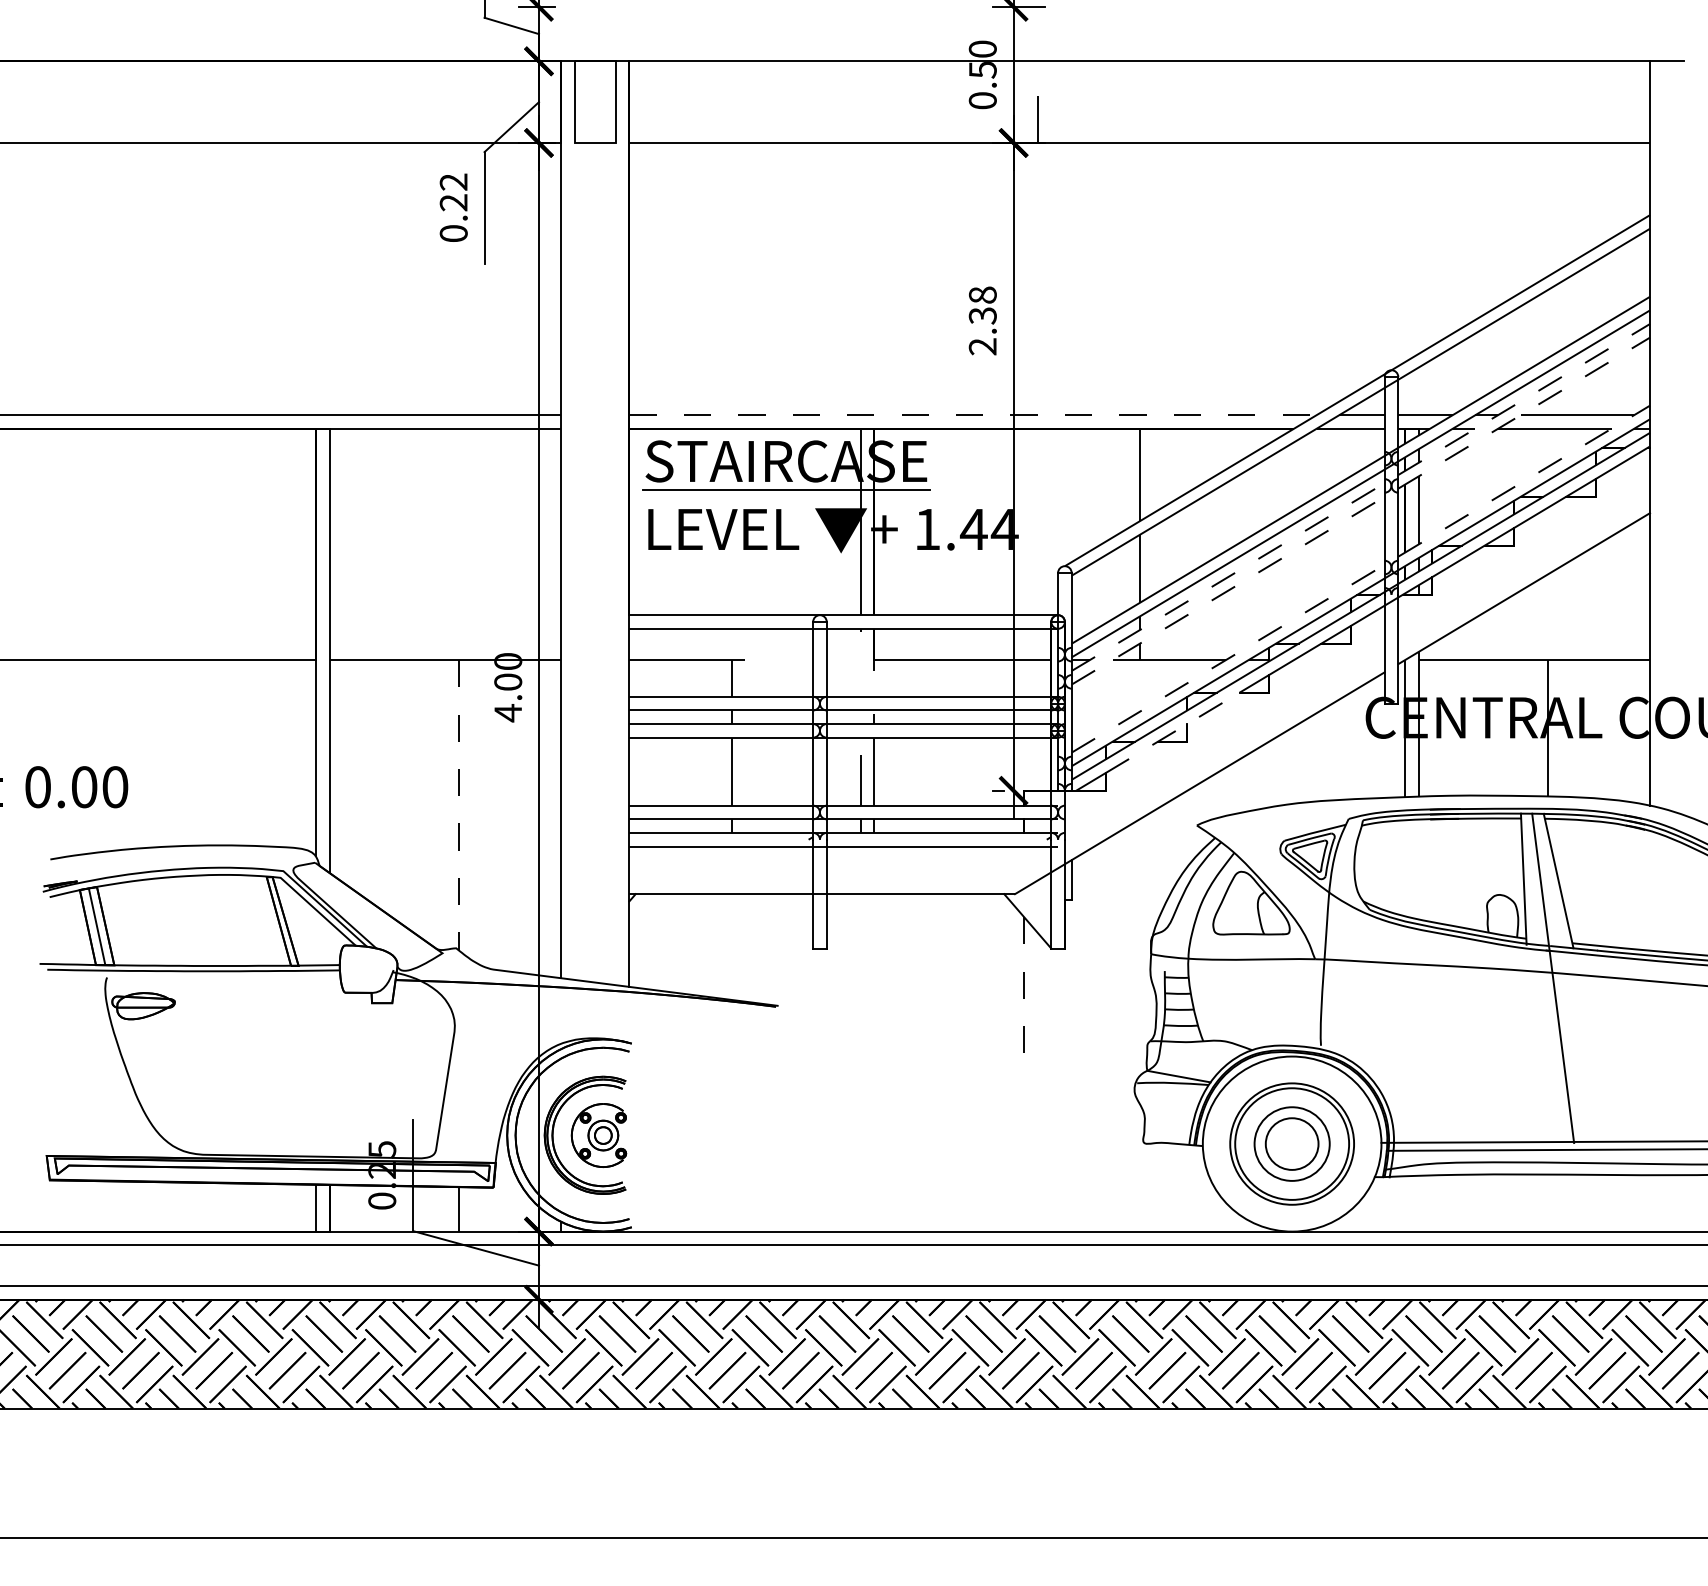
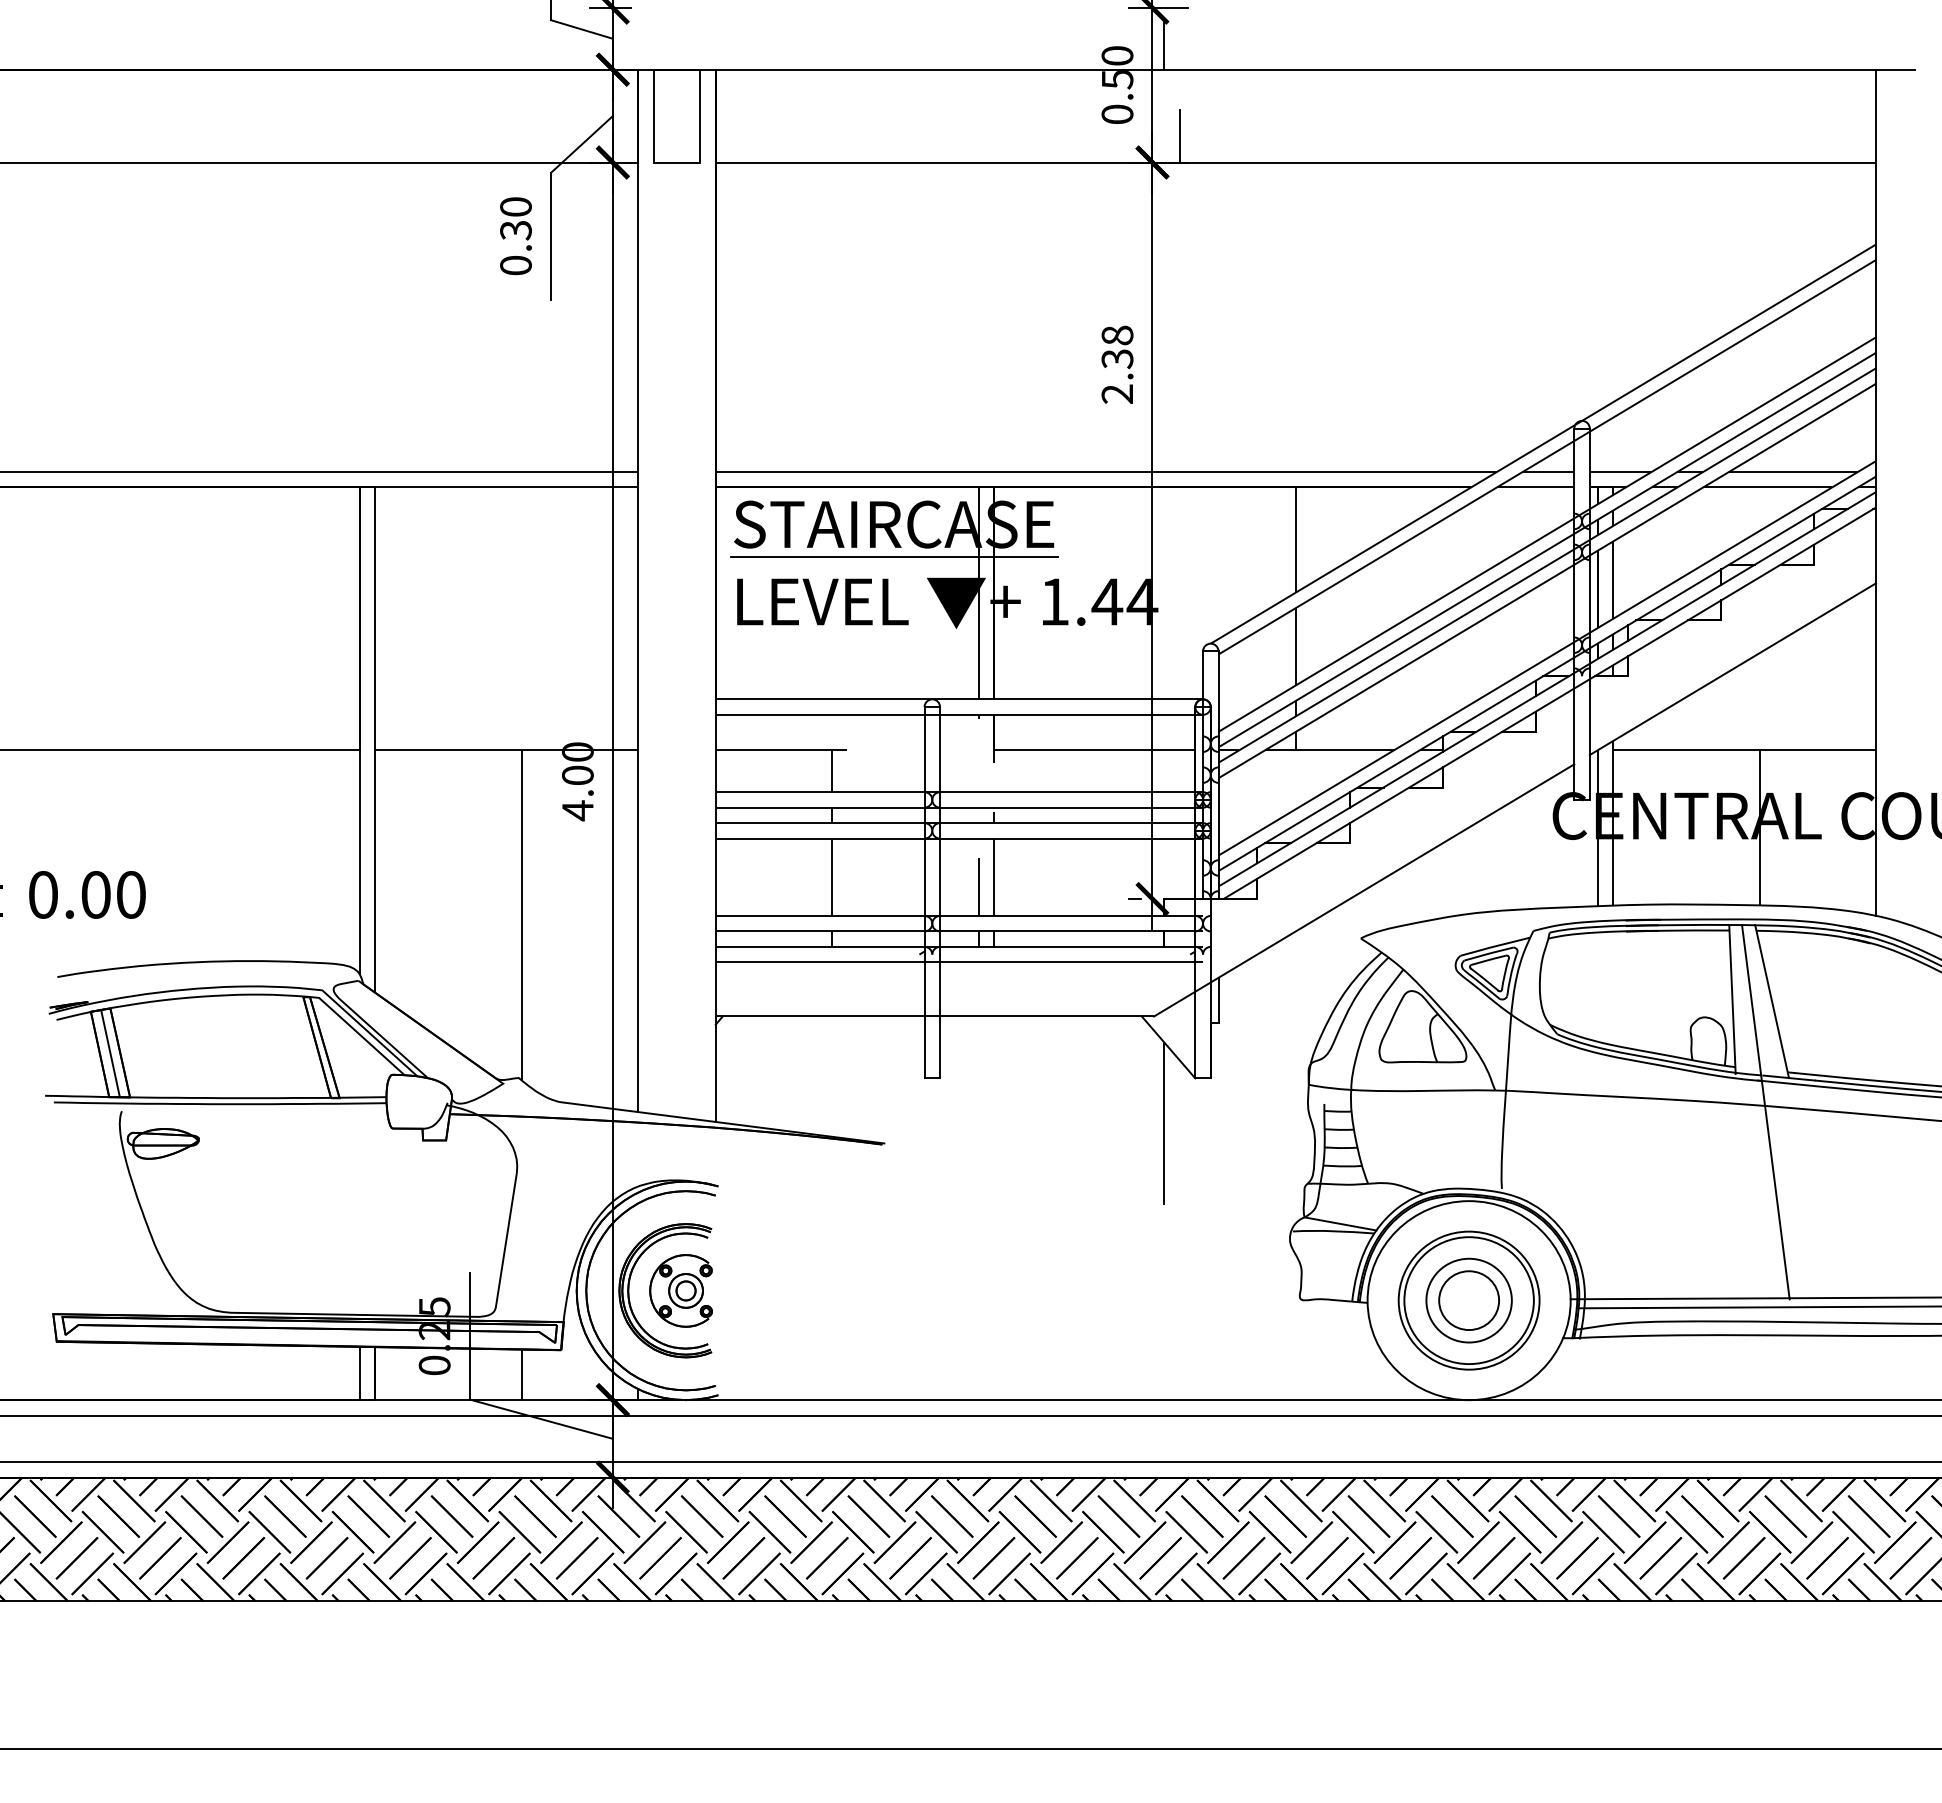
line: (1024, 40) -> (1164, 46), added
text: (453, 192) -> (515, 218), 0.22 -> 0.30
line: (973, 414) -> (1106, 471), dashed -> solid
line: (1361, 497) -> (1547, 565), dashed -> solid
line: (1361, 510) -> (1547, 580), dashed -> solid
line: (1361, 579) -> (1547, 658), dashed -> solid
line: (1172, 733) -> (1333, 833), dashed -> solid
line: (459, 806) -> (522, 916), dashed -> solid
line: (1024, 989) -> (1164, 1124), dashed -> solid

